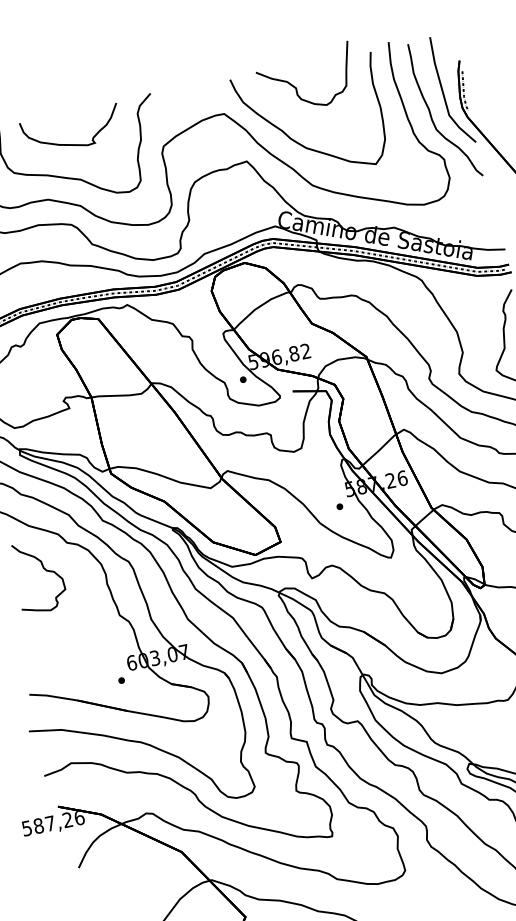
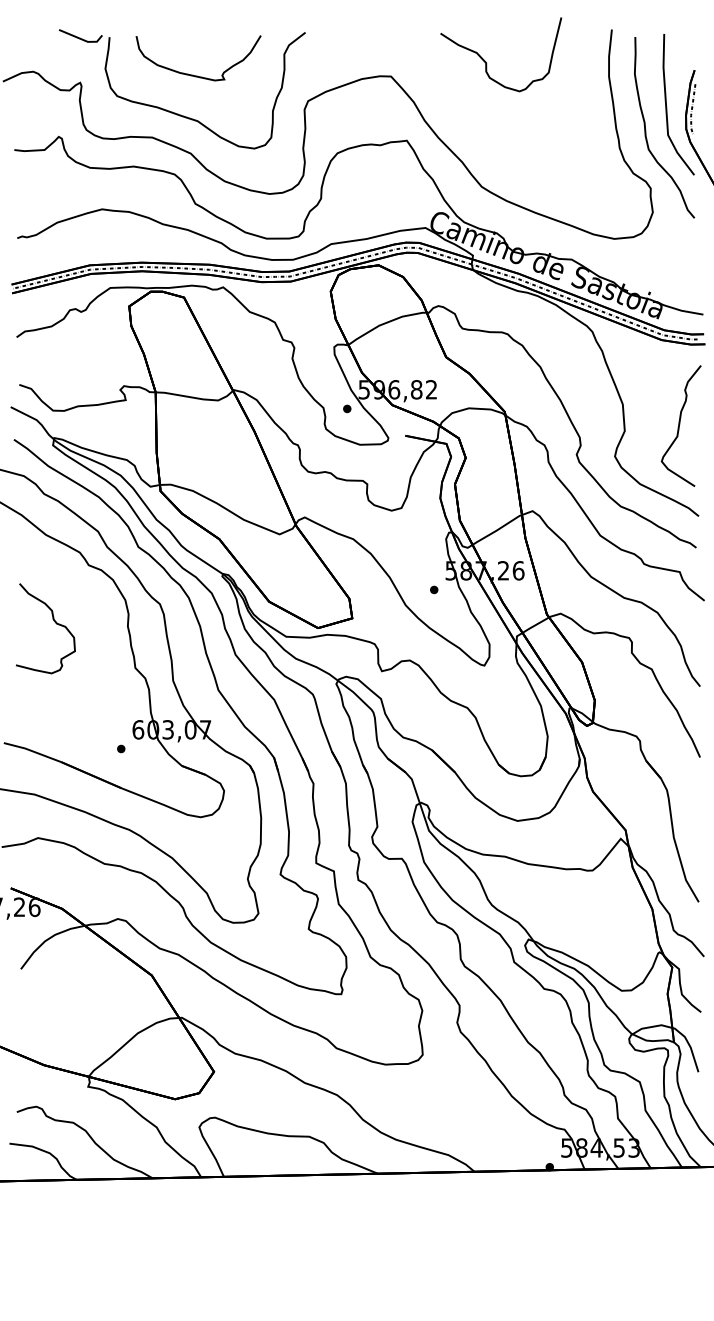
curve: (297, 141) -> (474, 129), removed
curve: (44, 570) -> (54, 622), moved

